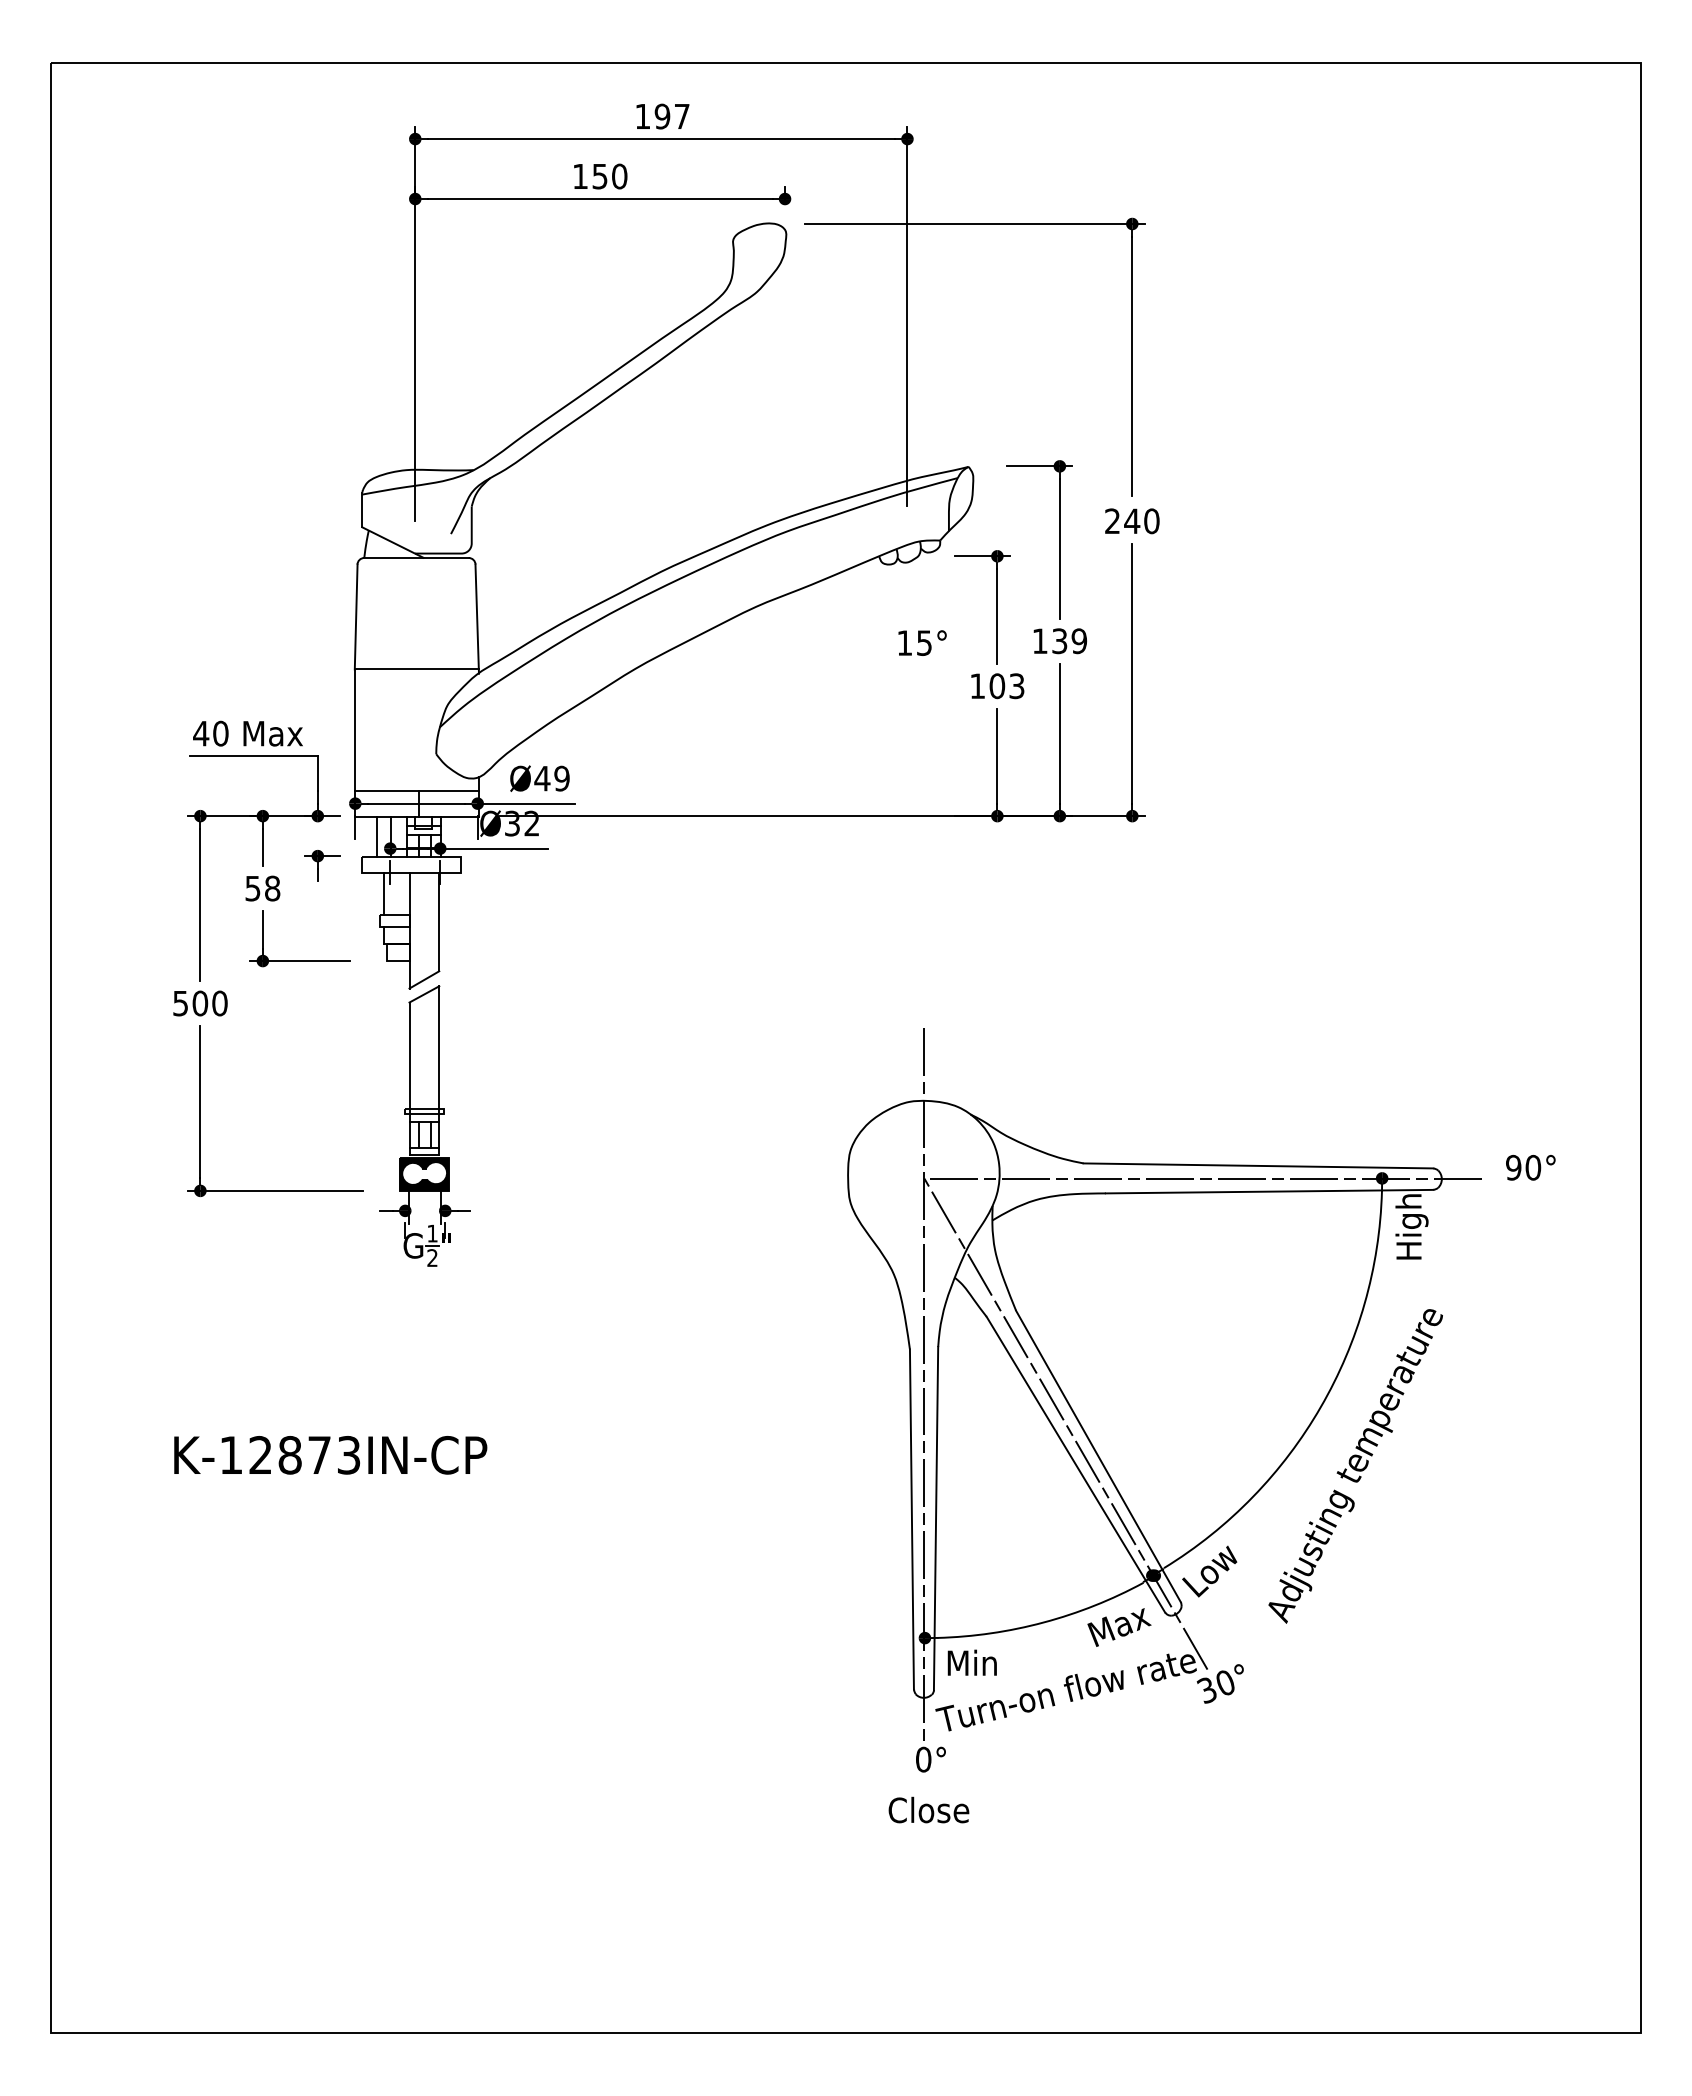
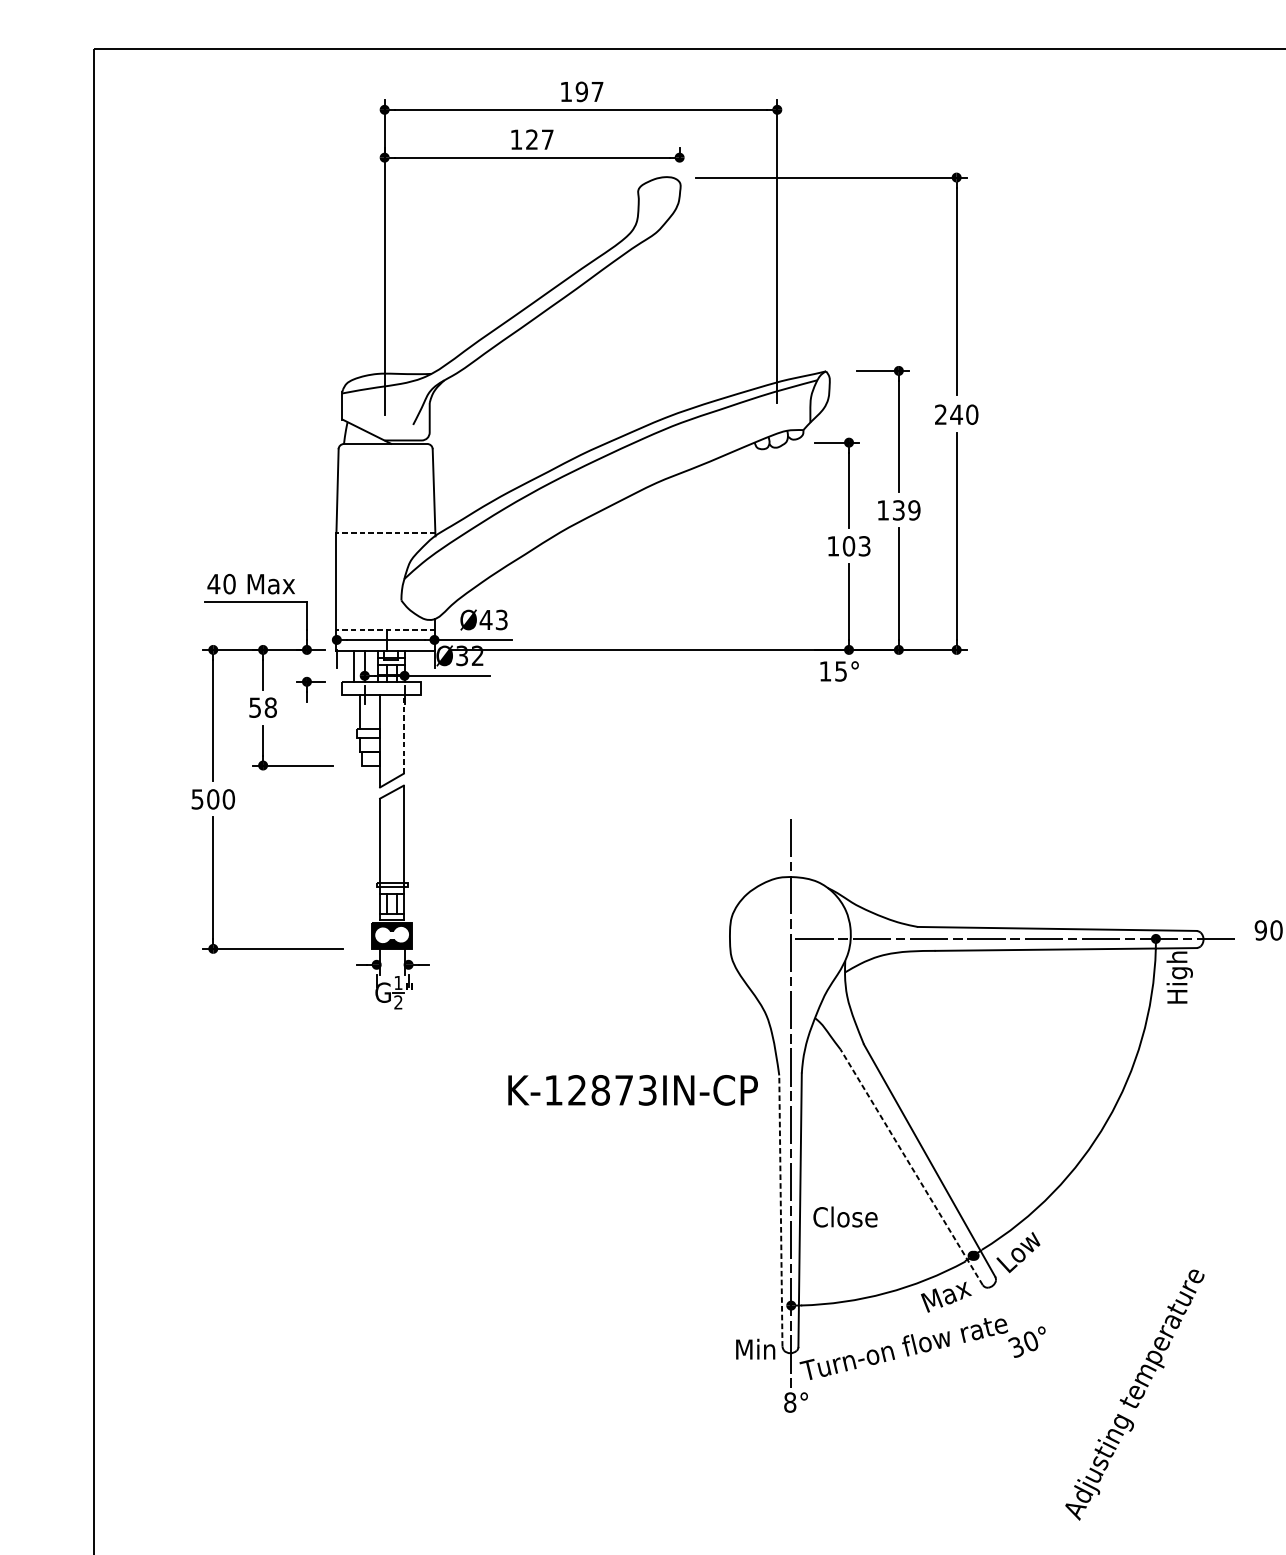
text: (609, 176) -> (539, 139), 150 -> 127
text: (922, 642) -> (839, 670), moved
line: (416, 669) -> (385, 532), solid -> dashed
text: (561, 778) -> (501, 619), Ø49 -> Ø43
line: (416, 791) -> (385, 630), solid -> dashed
line: (439, 921) -> (404, 733), solid -> dashed
line: (1065, 1423) -> (903, 1134), removed
text: (330, 1455) -> (632, 1090), moved
line: (1075, 1464) -> (911, 1167), solid -> dashed
text: (1355, 1466) -> (1134, 1395), moved
line: (911, 1519) -> (780, 1211), solid -> dashed
text: (971, 1662) -> (754, 1349), moved
text: (923, 1759) -> (790, 1402), 0° -> 8°
text: (928, 1809) -> (845, 1216), moved

